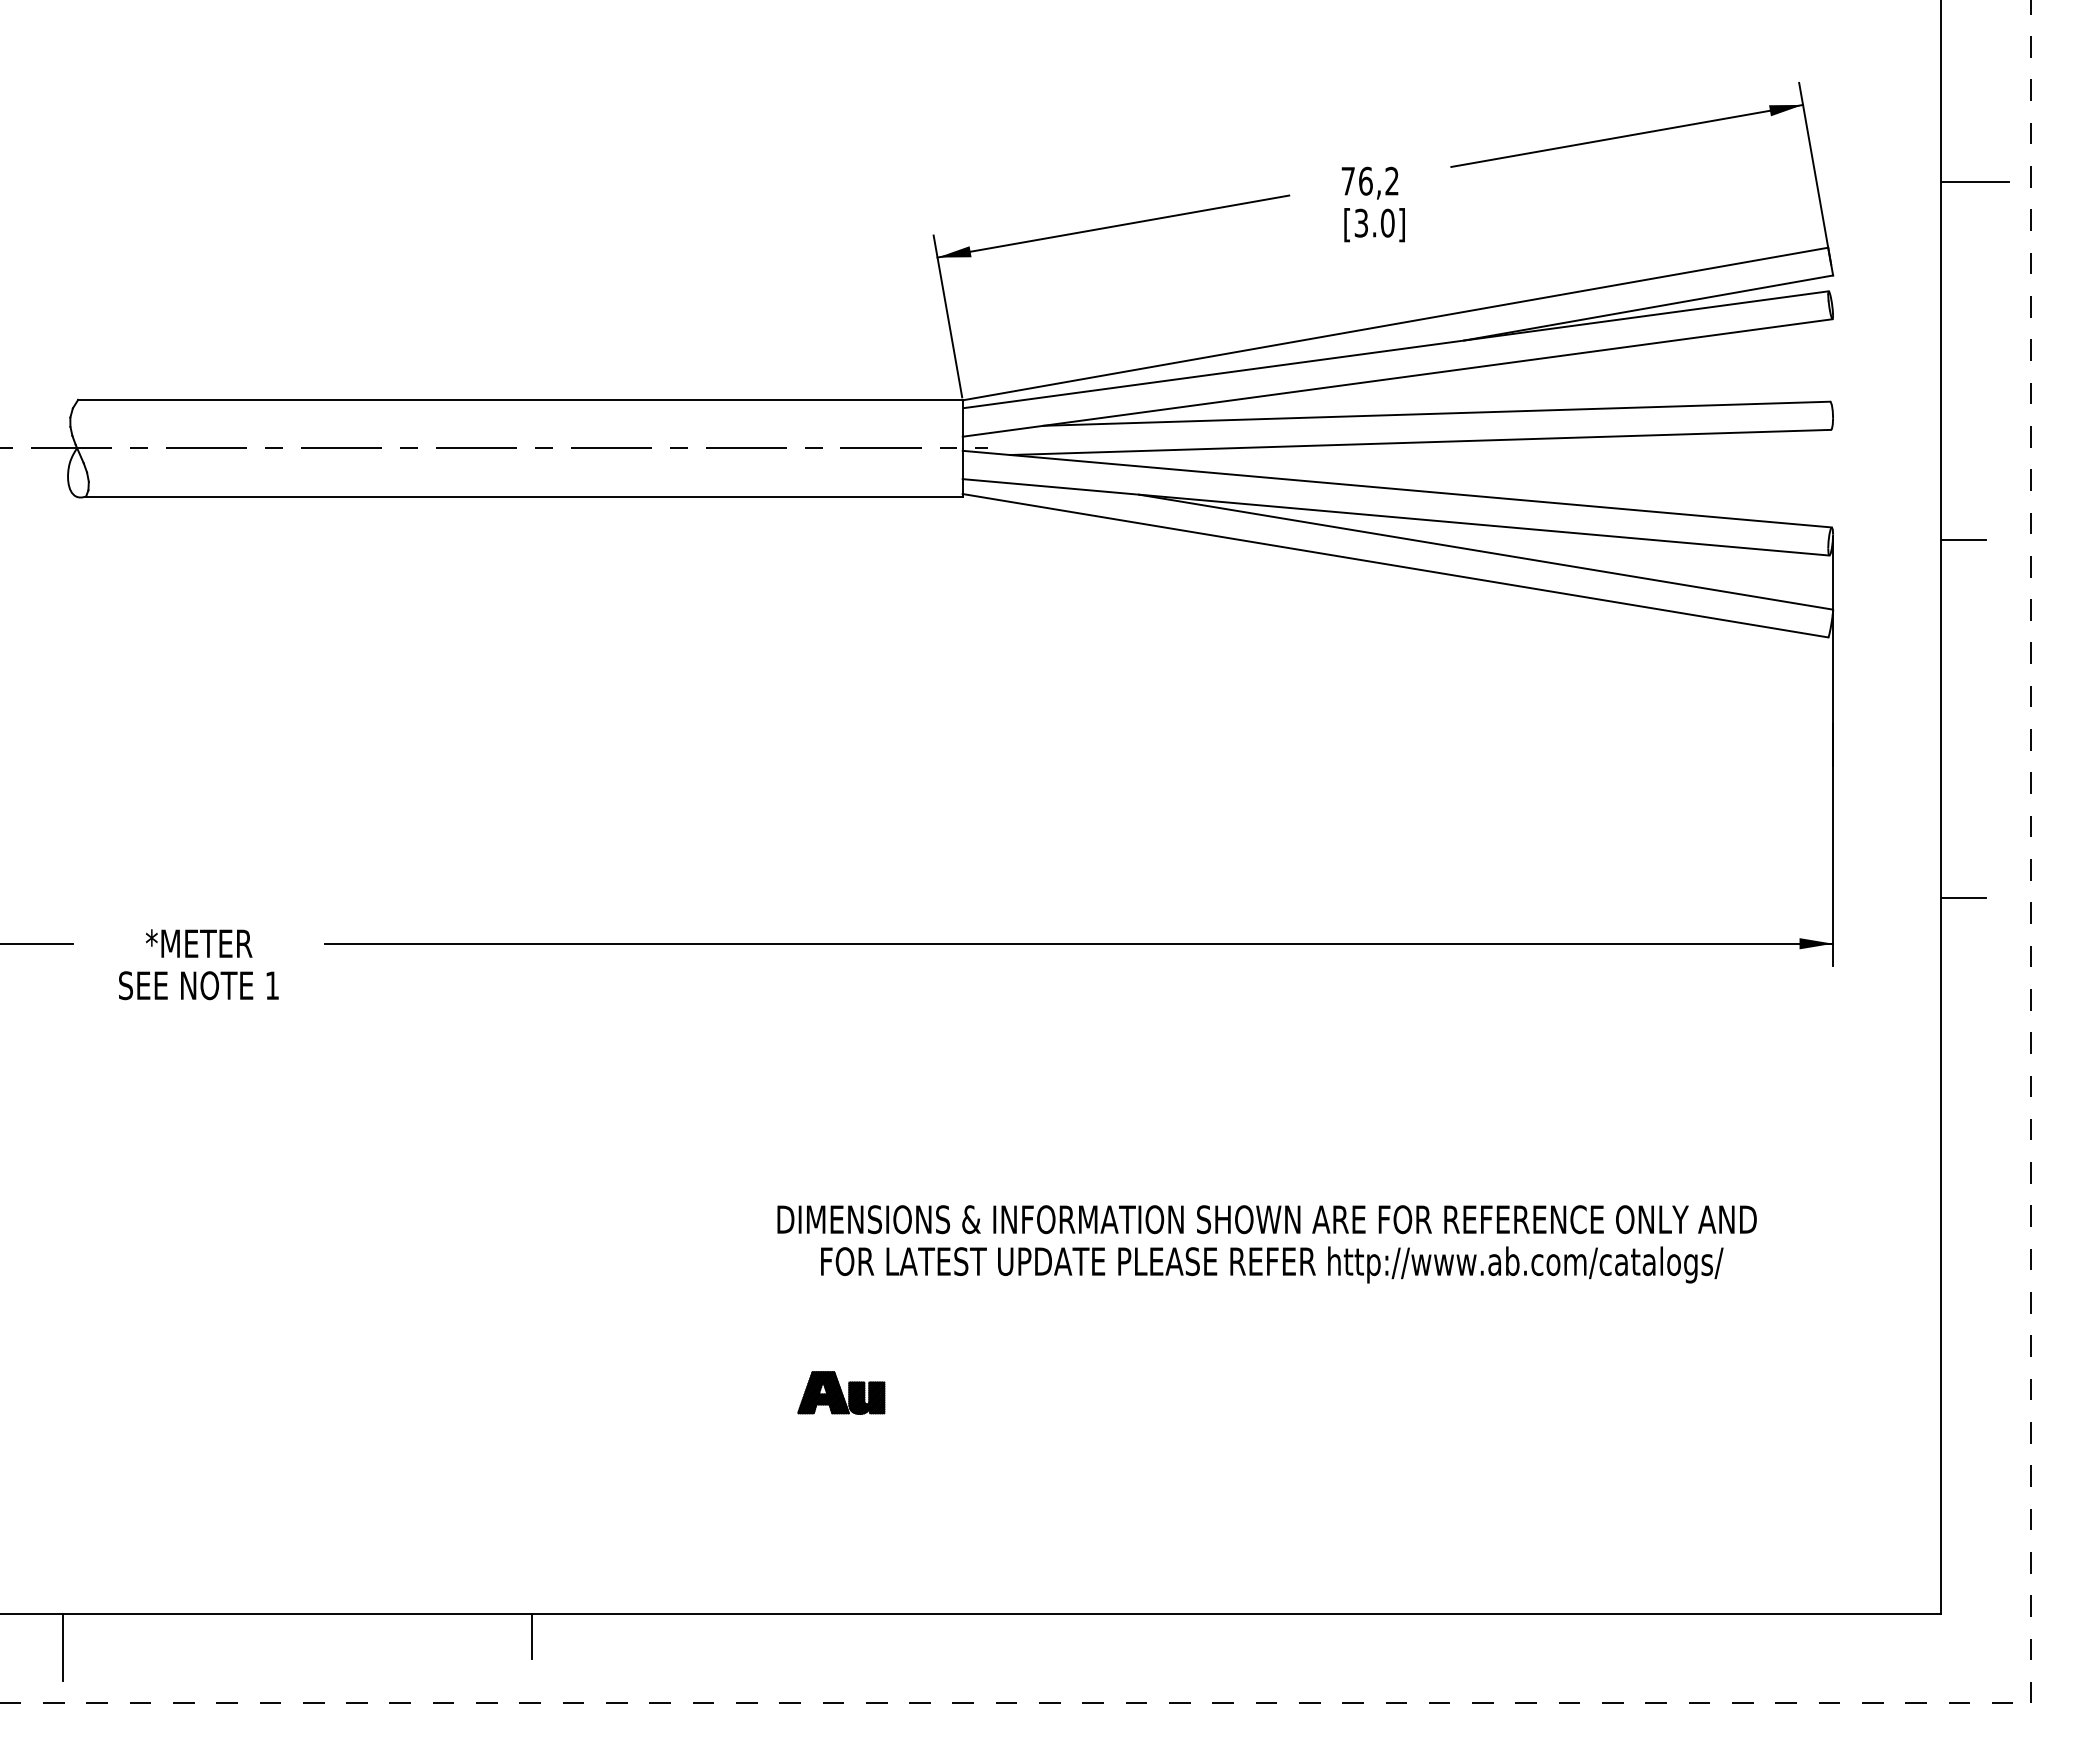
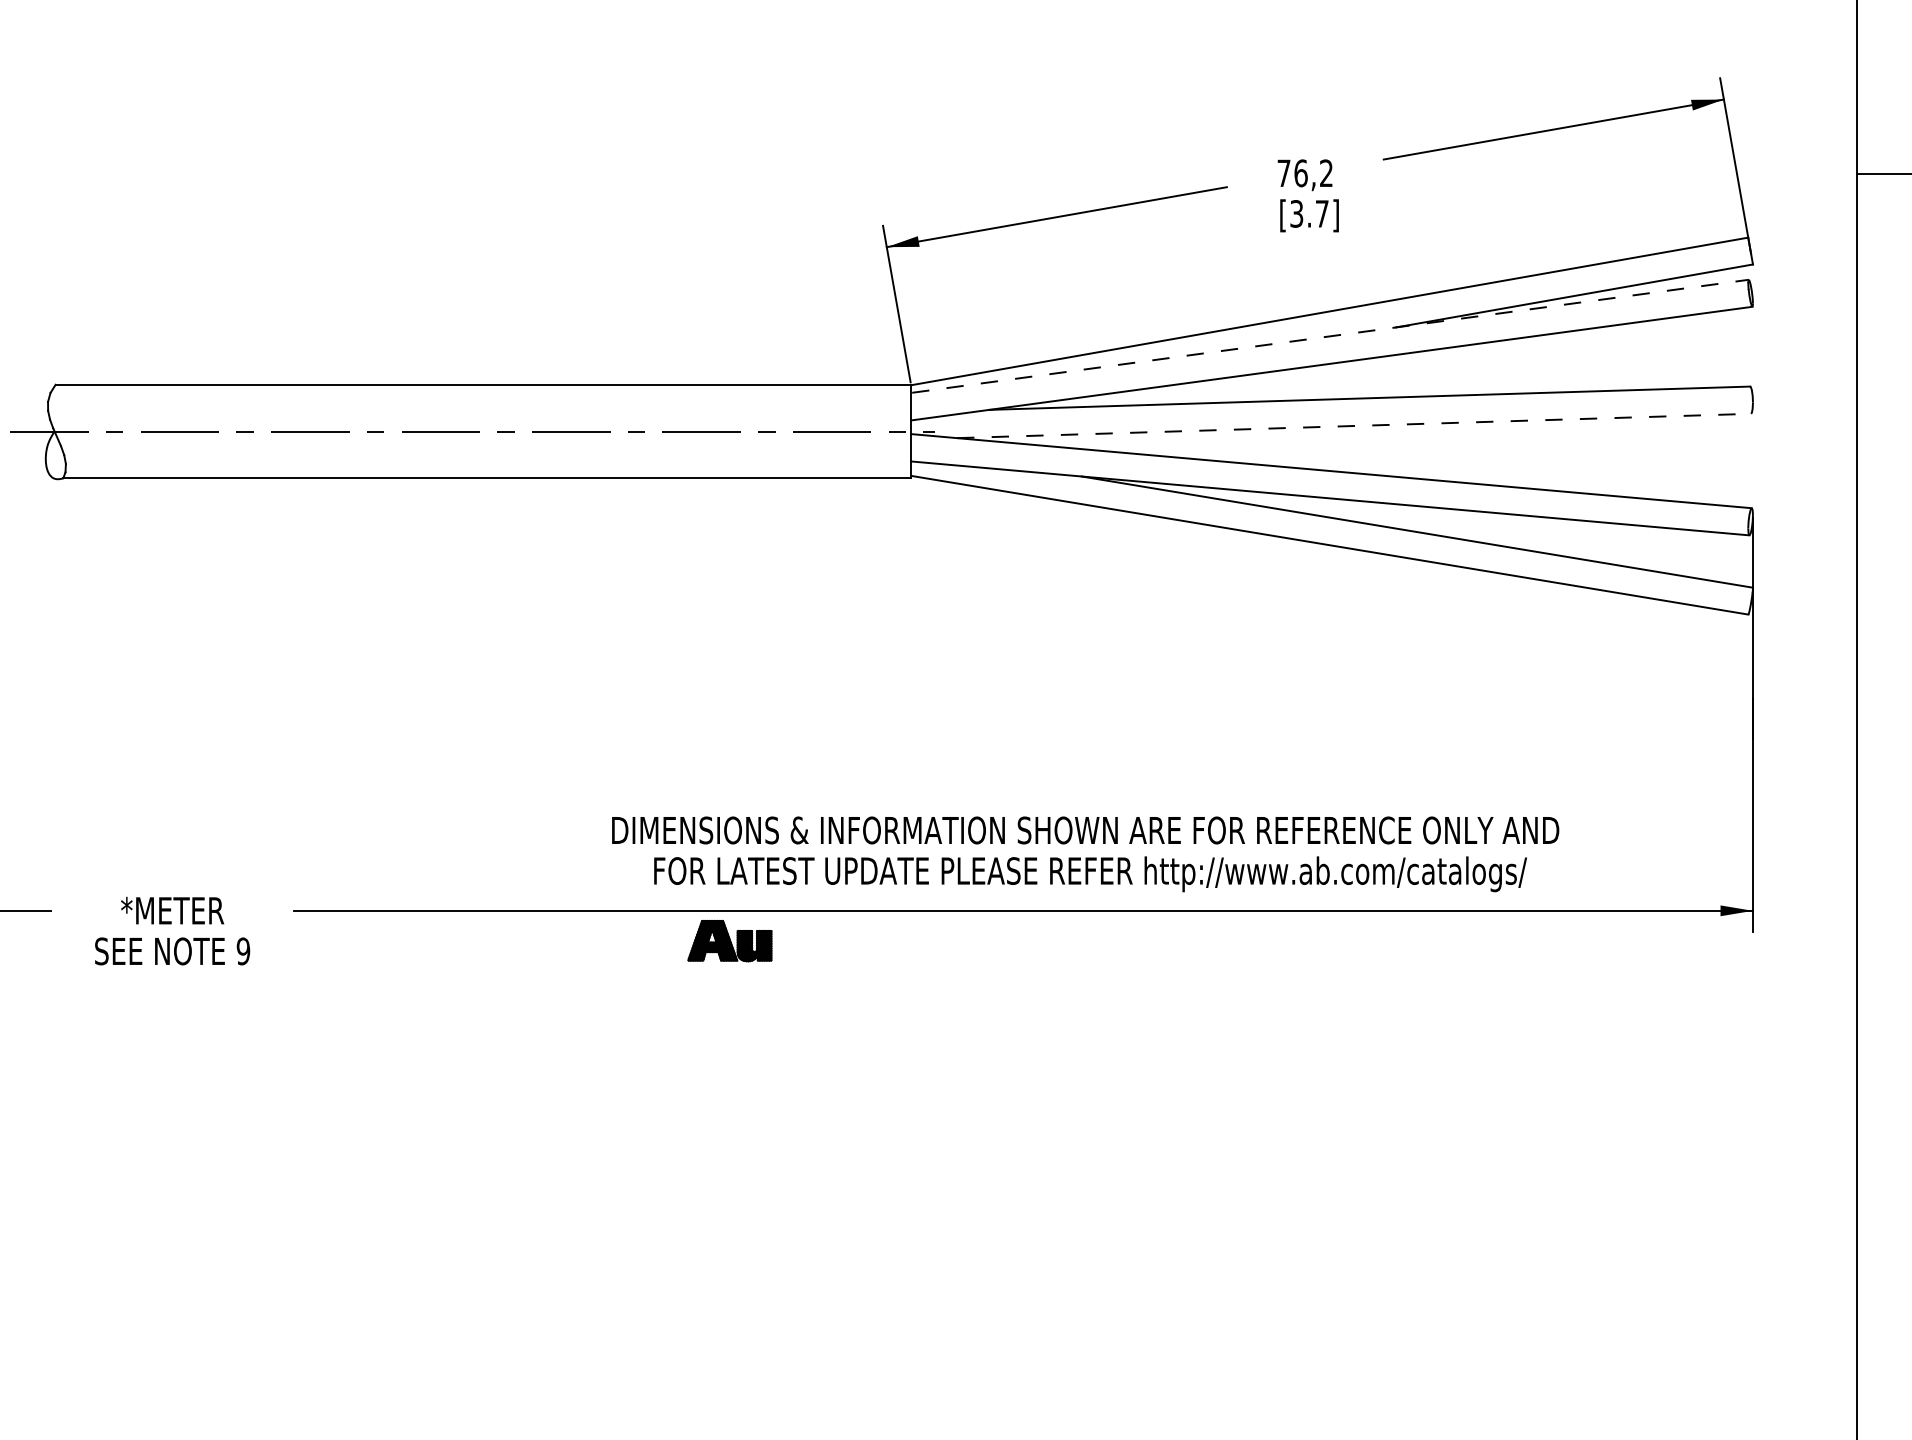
text: (1387, 222) -> (1321, 213), [3.0] -> [3.7]
line: (1396, 349) -> (1330, 336), solid -> dashed
line: (1420, 442) -> (1353, 426), solid -> dashed
line: (1963, 540) -> (1879, 520), removed
line: (1963, 898) -> (1879, 867), removed
text: (272, 985) -> (243, 951), 1 -> 9
text: (1266, 1244) -> (1085, 854), moved
part: (841, 1392) -> (730, 940), moved

